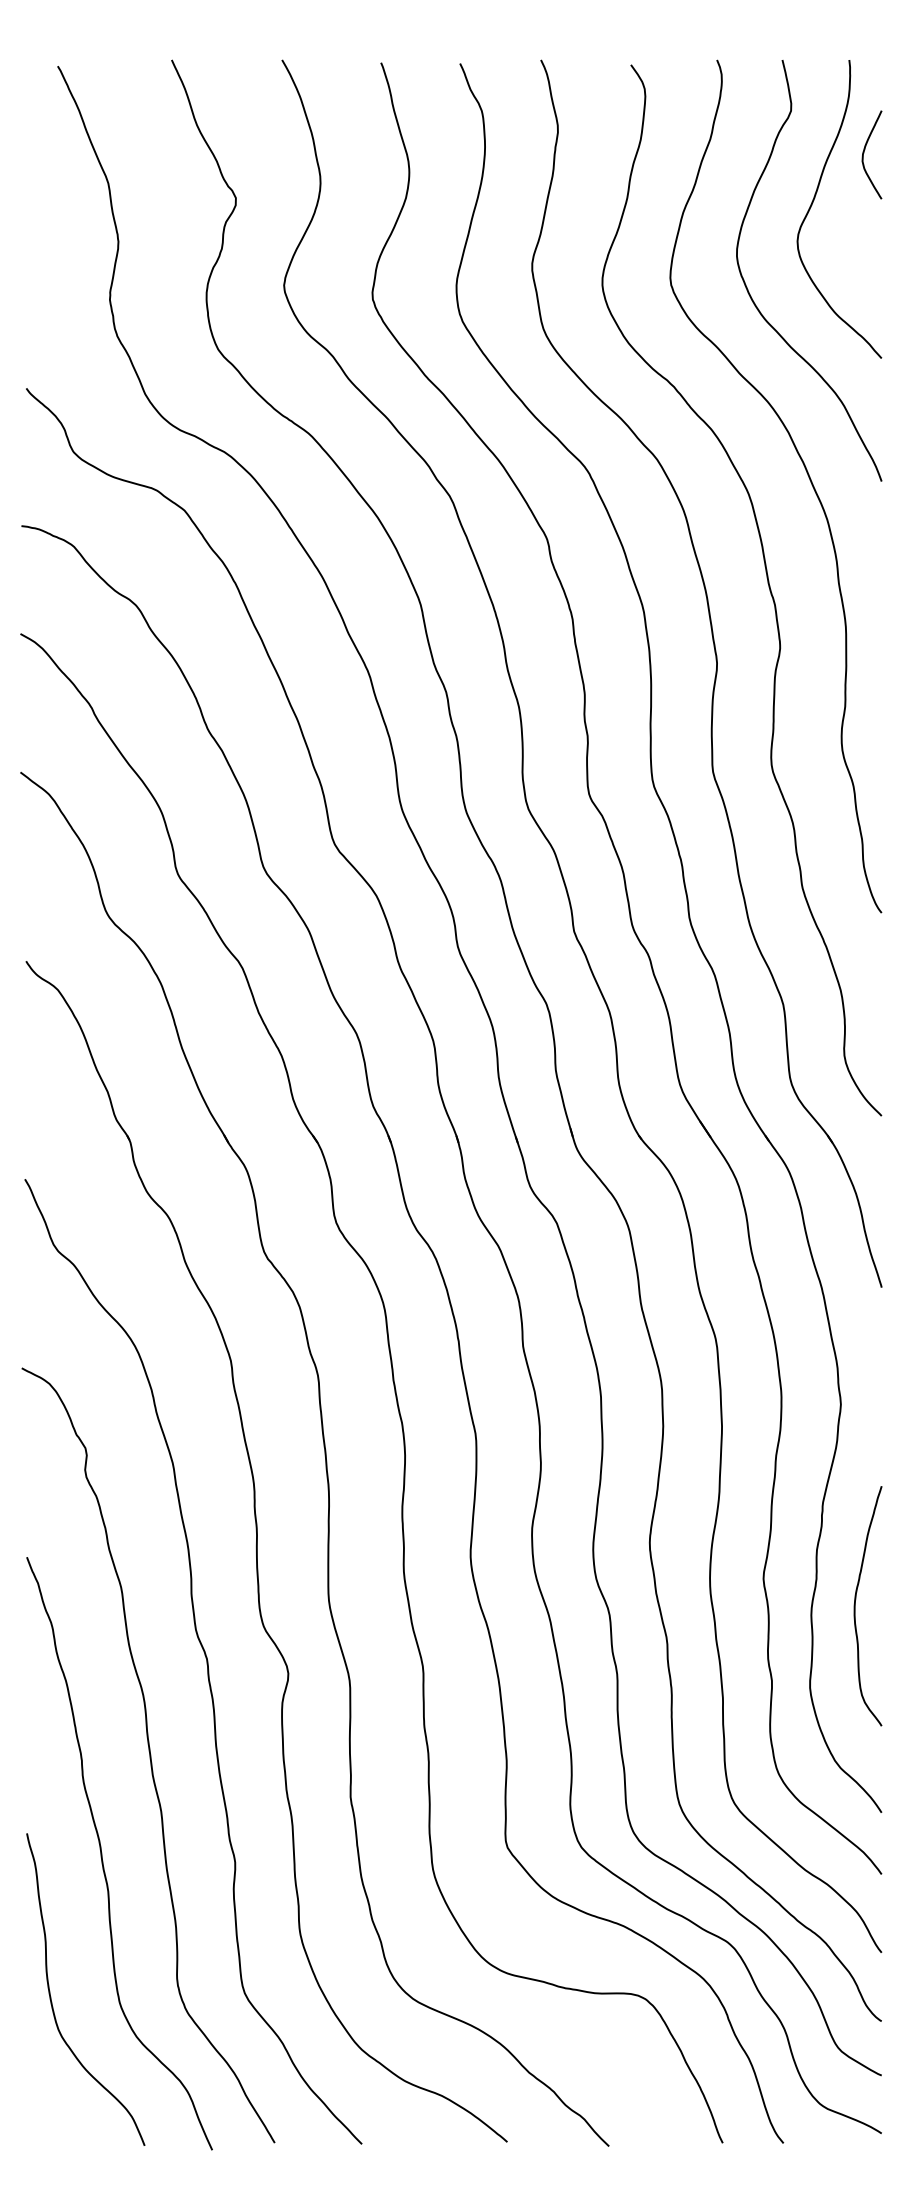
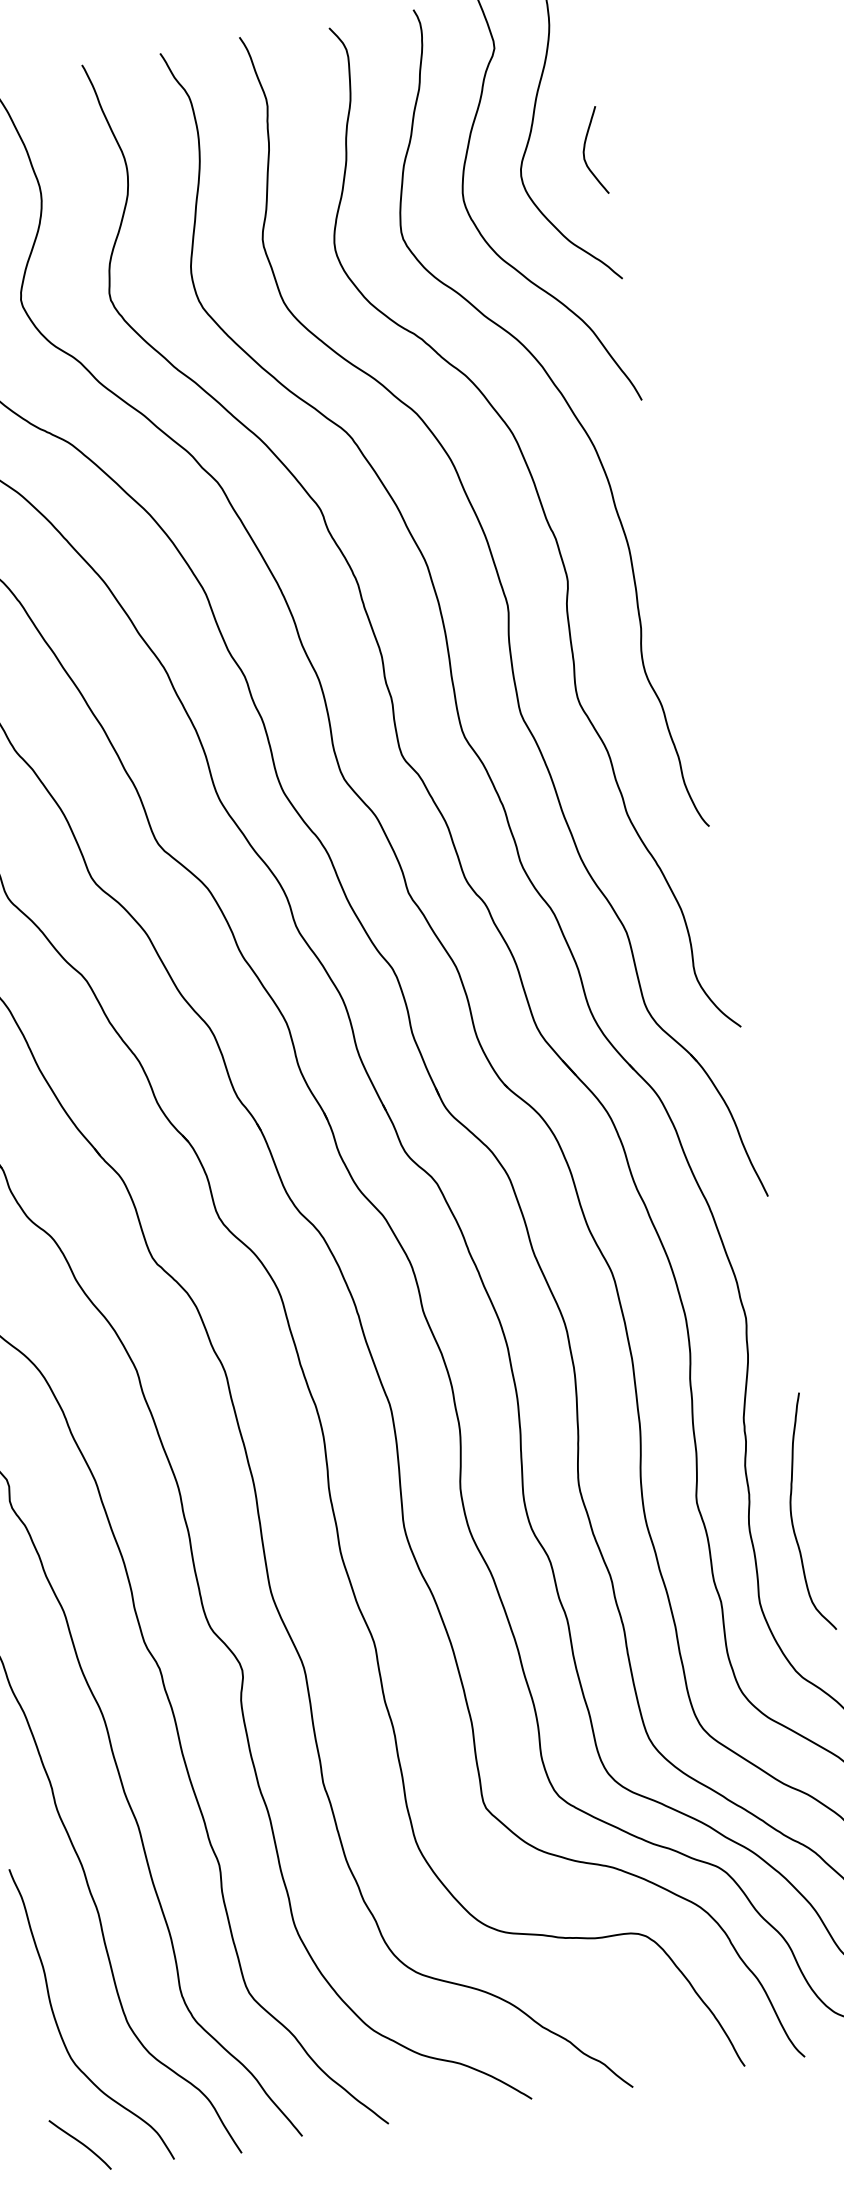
curve: (864, 153) -> (585, 151), moved
curve: (54, 2115) -> (80, 2143), added

